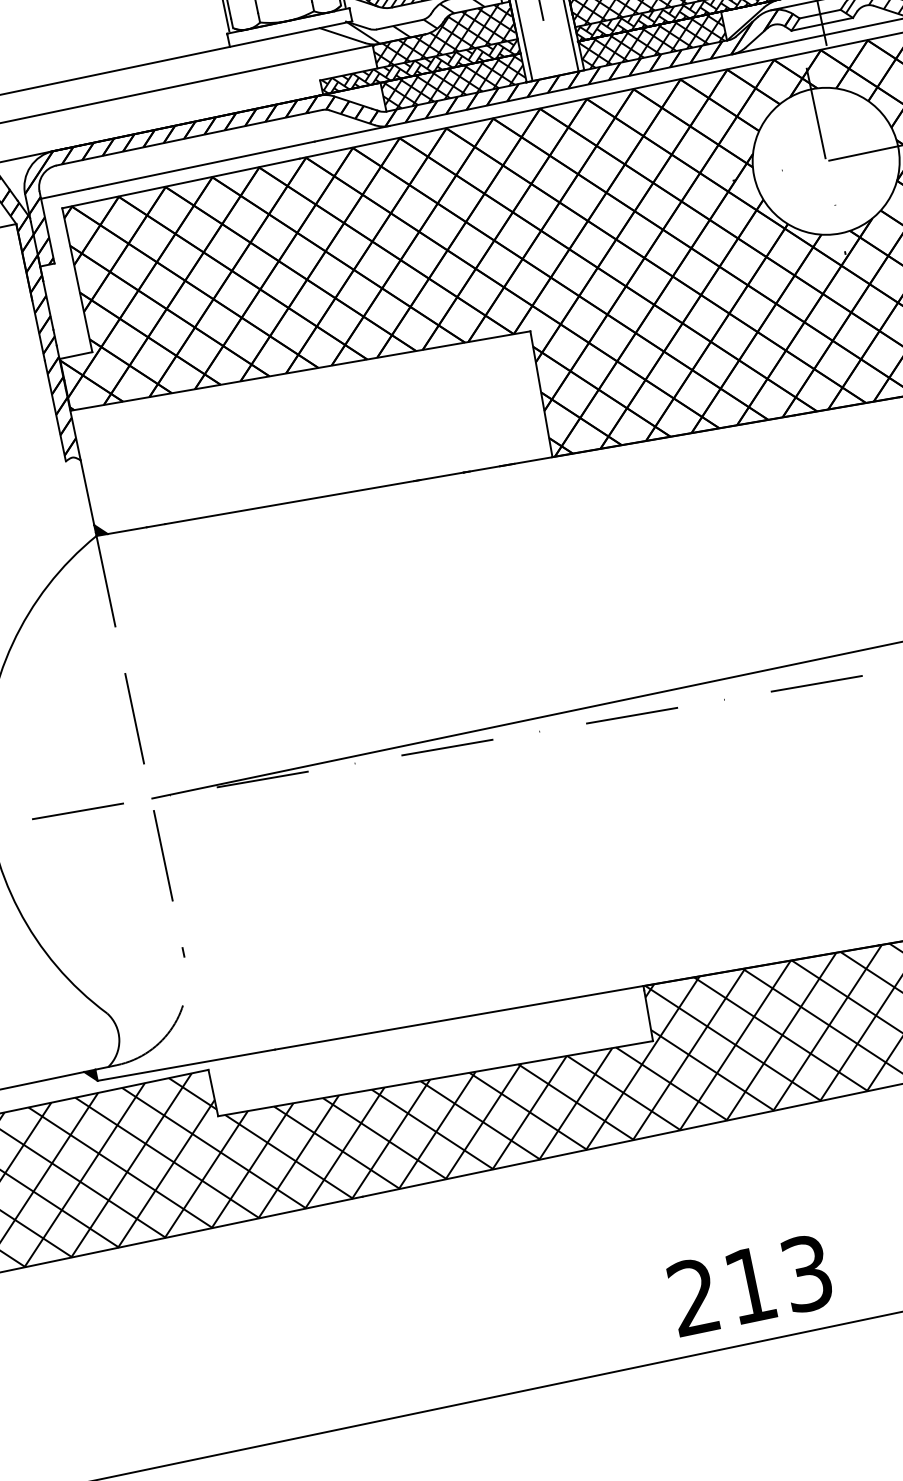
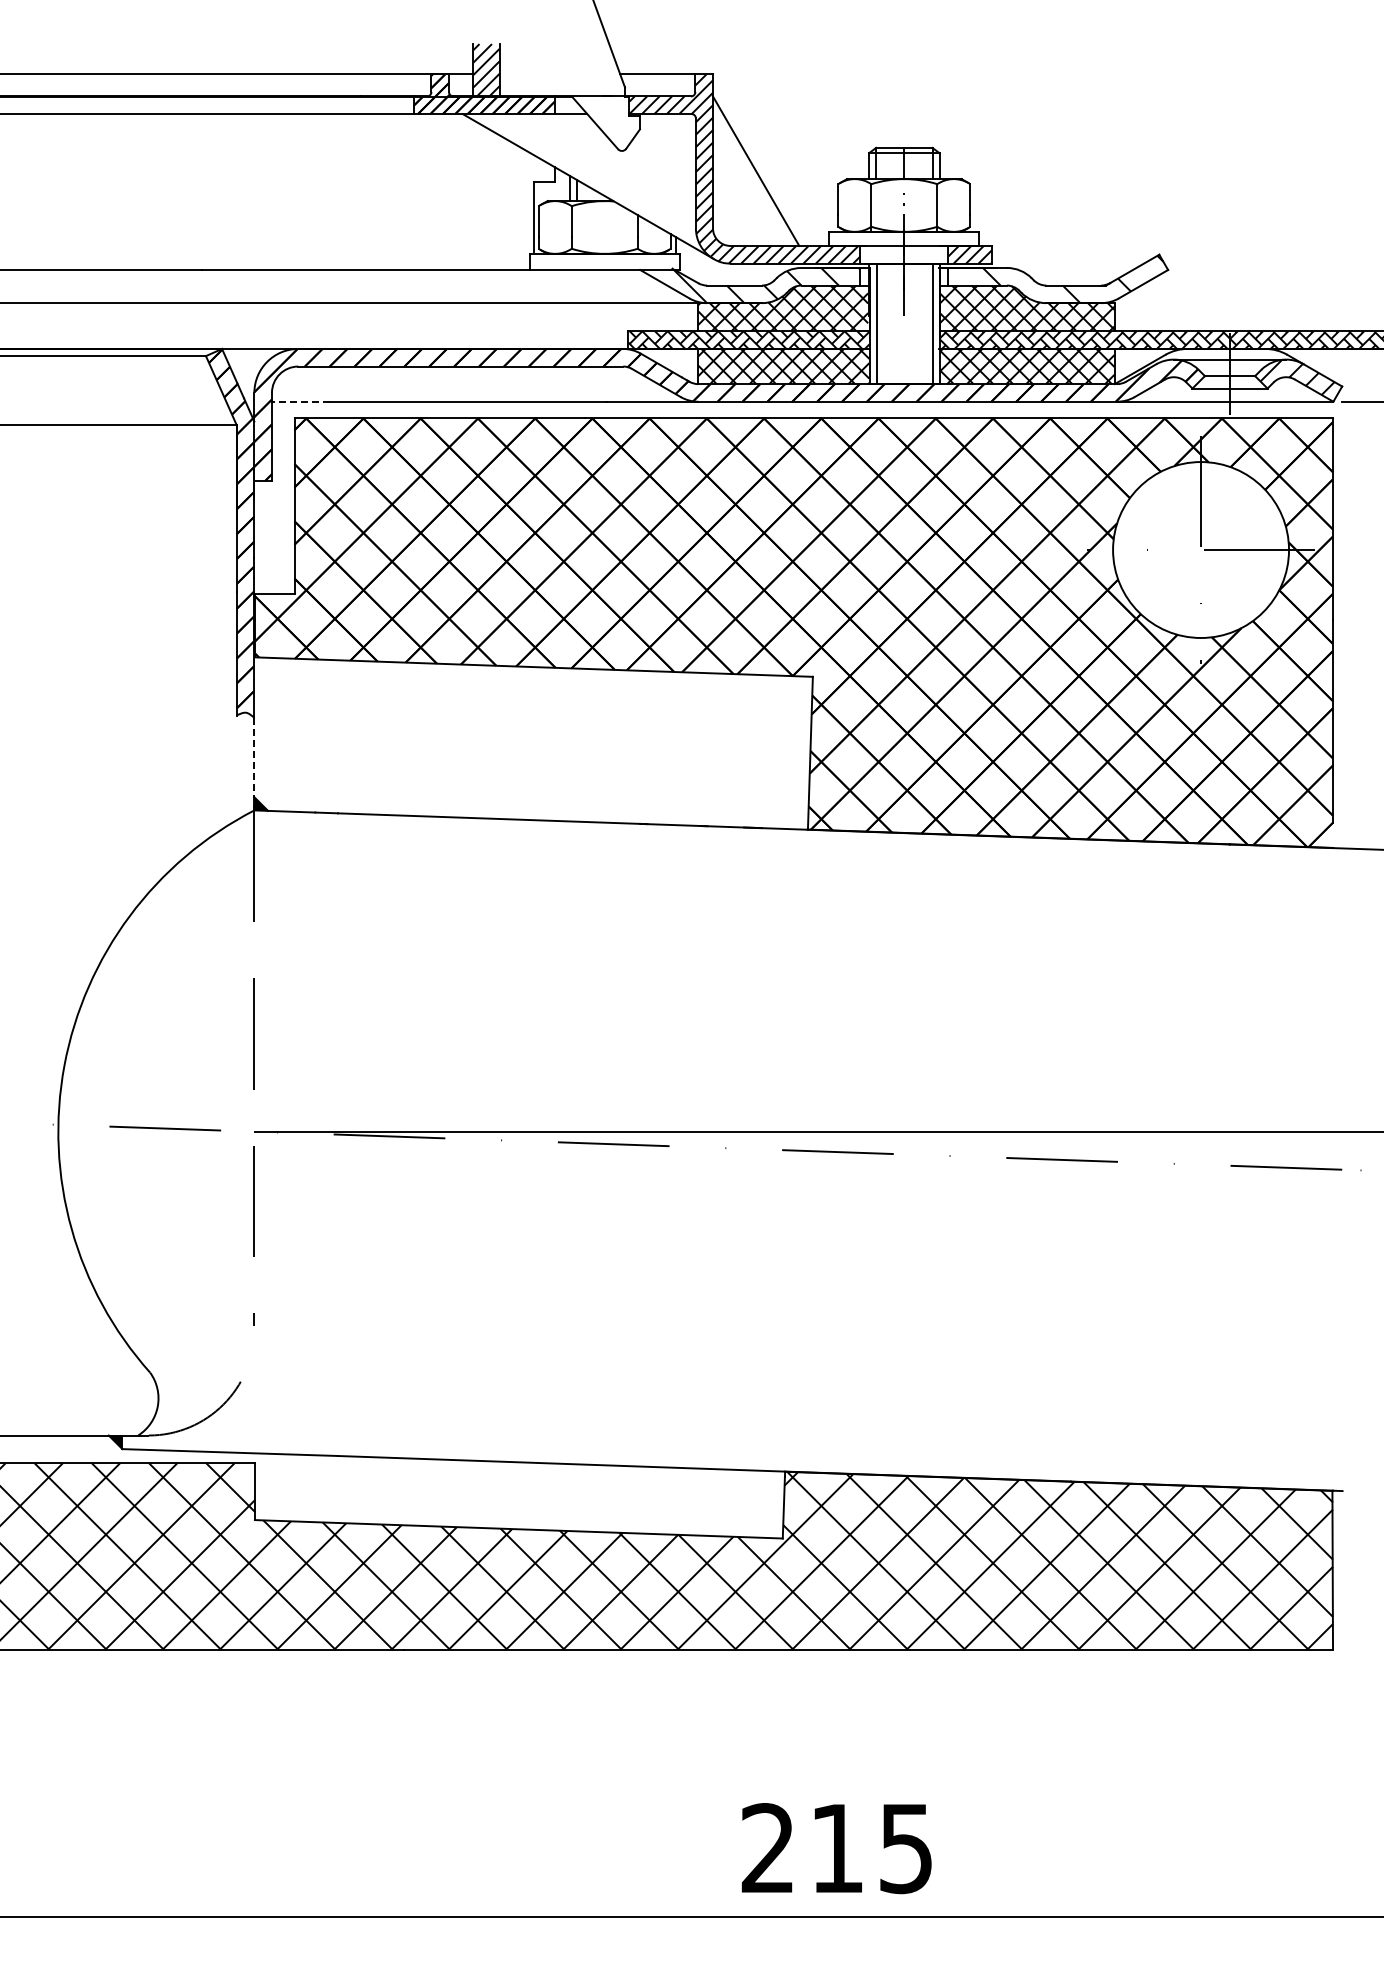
line: (64, 193) -> (300, 401), solid -> dashed
line: (87, 492) -> (254, 757), solid -> dashed
text: (807, 1273) -> (906, 1848), 213 -> 215

